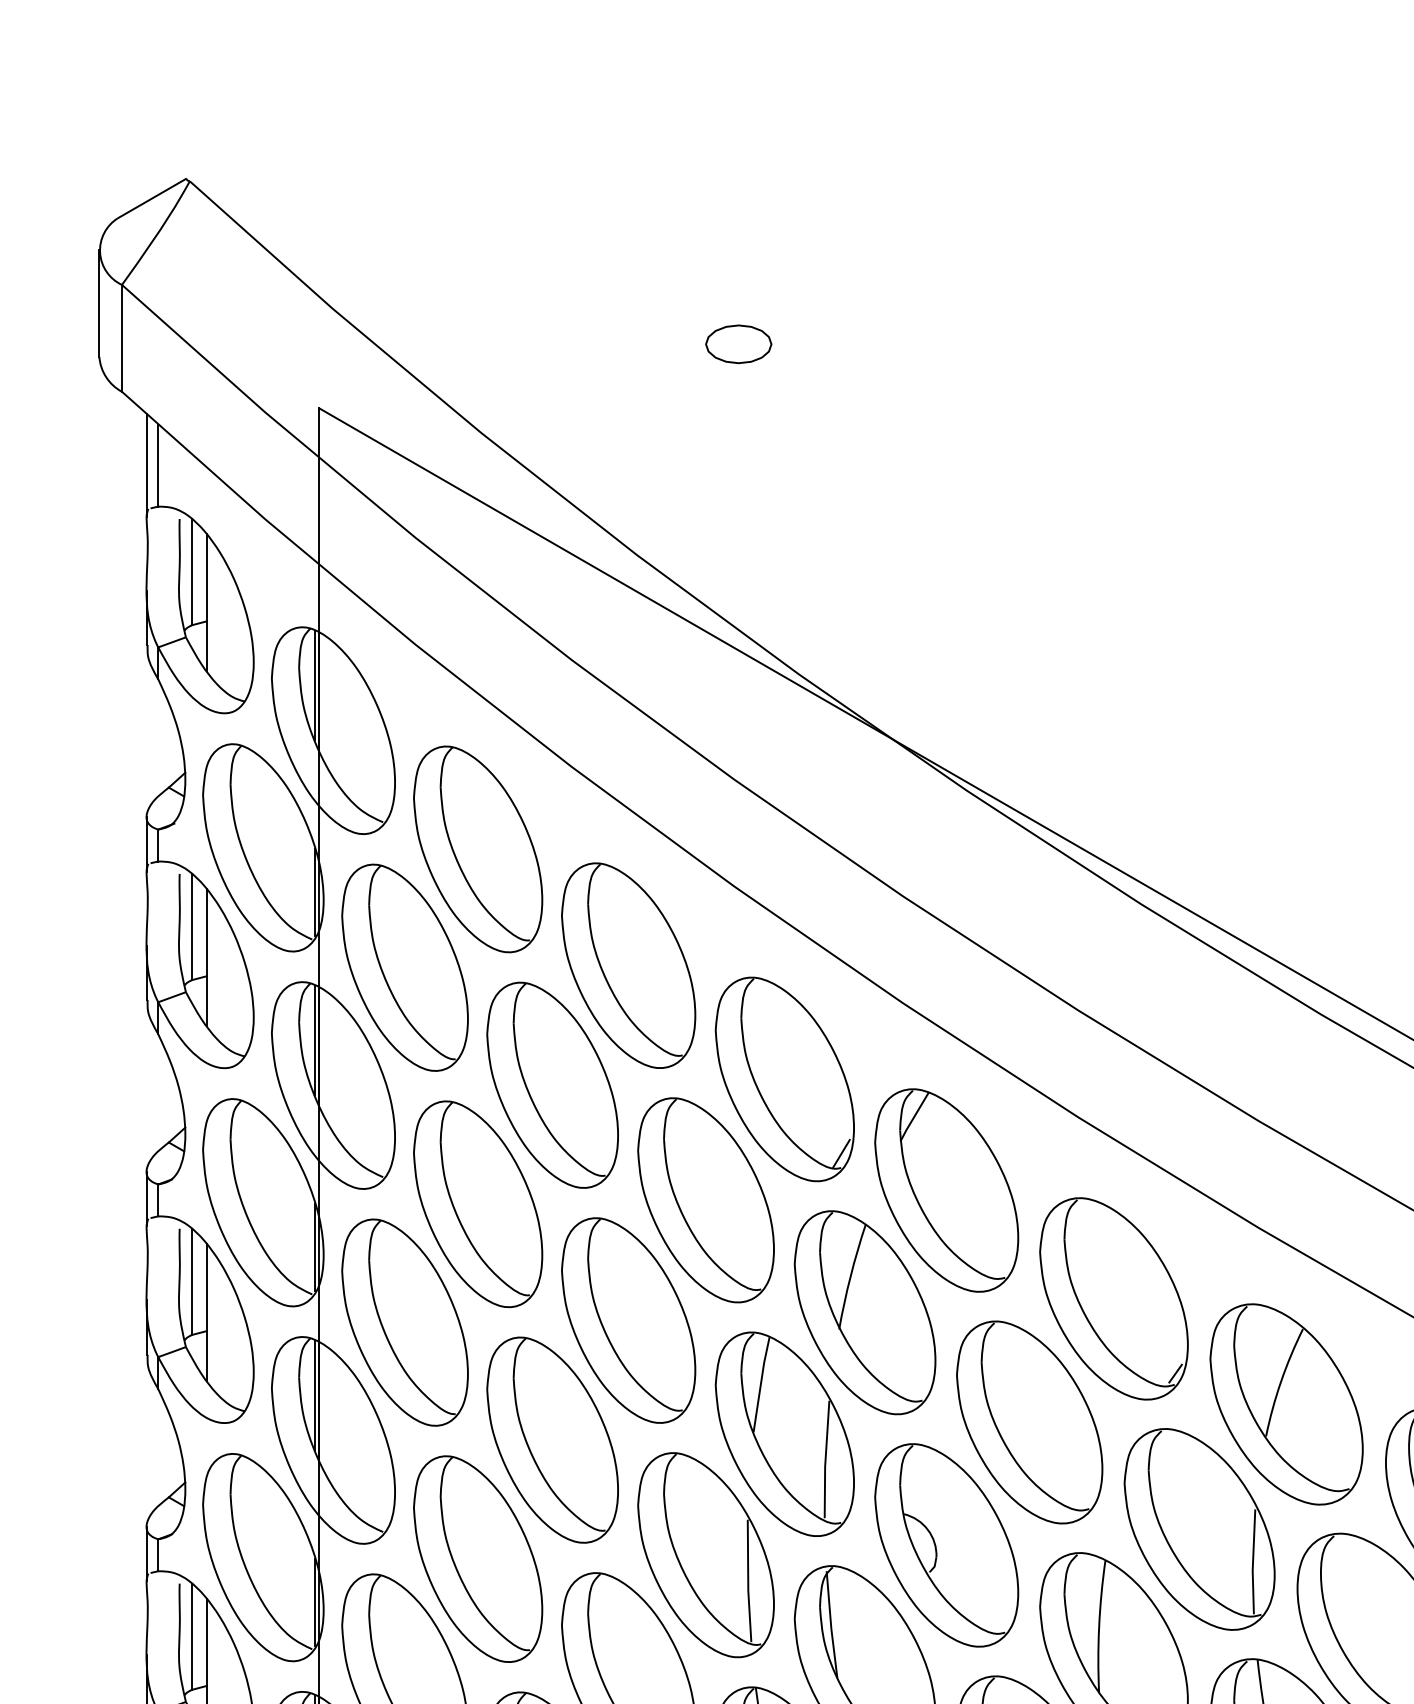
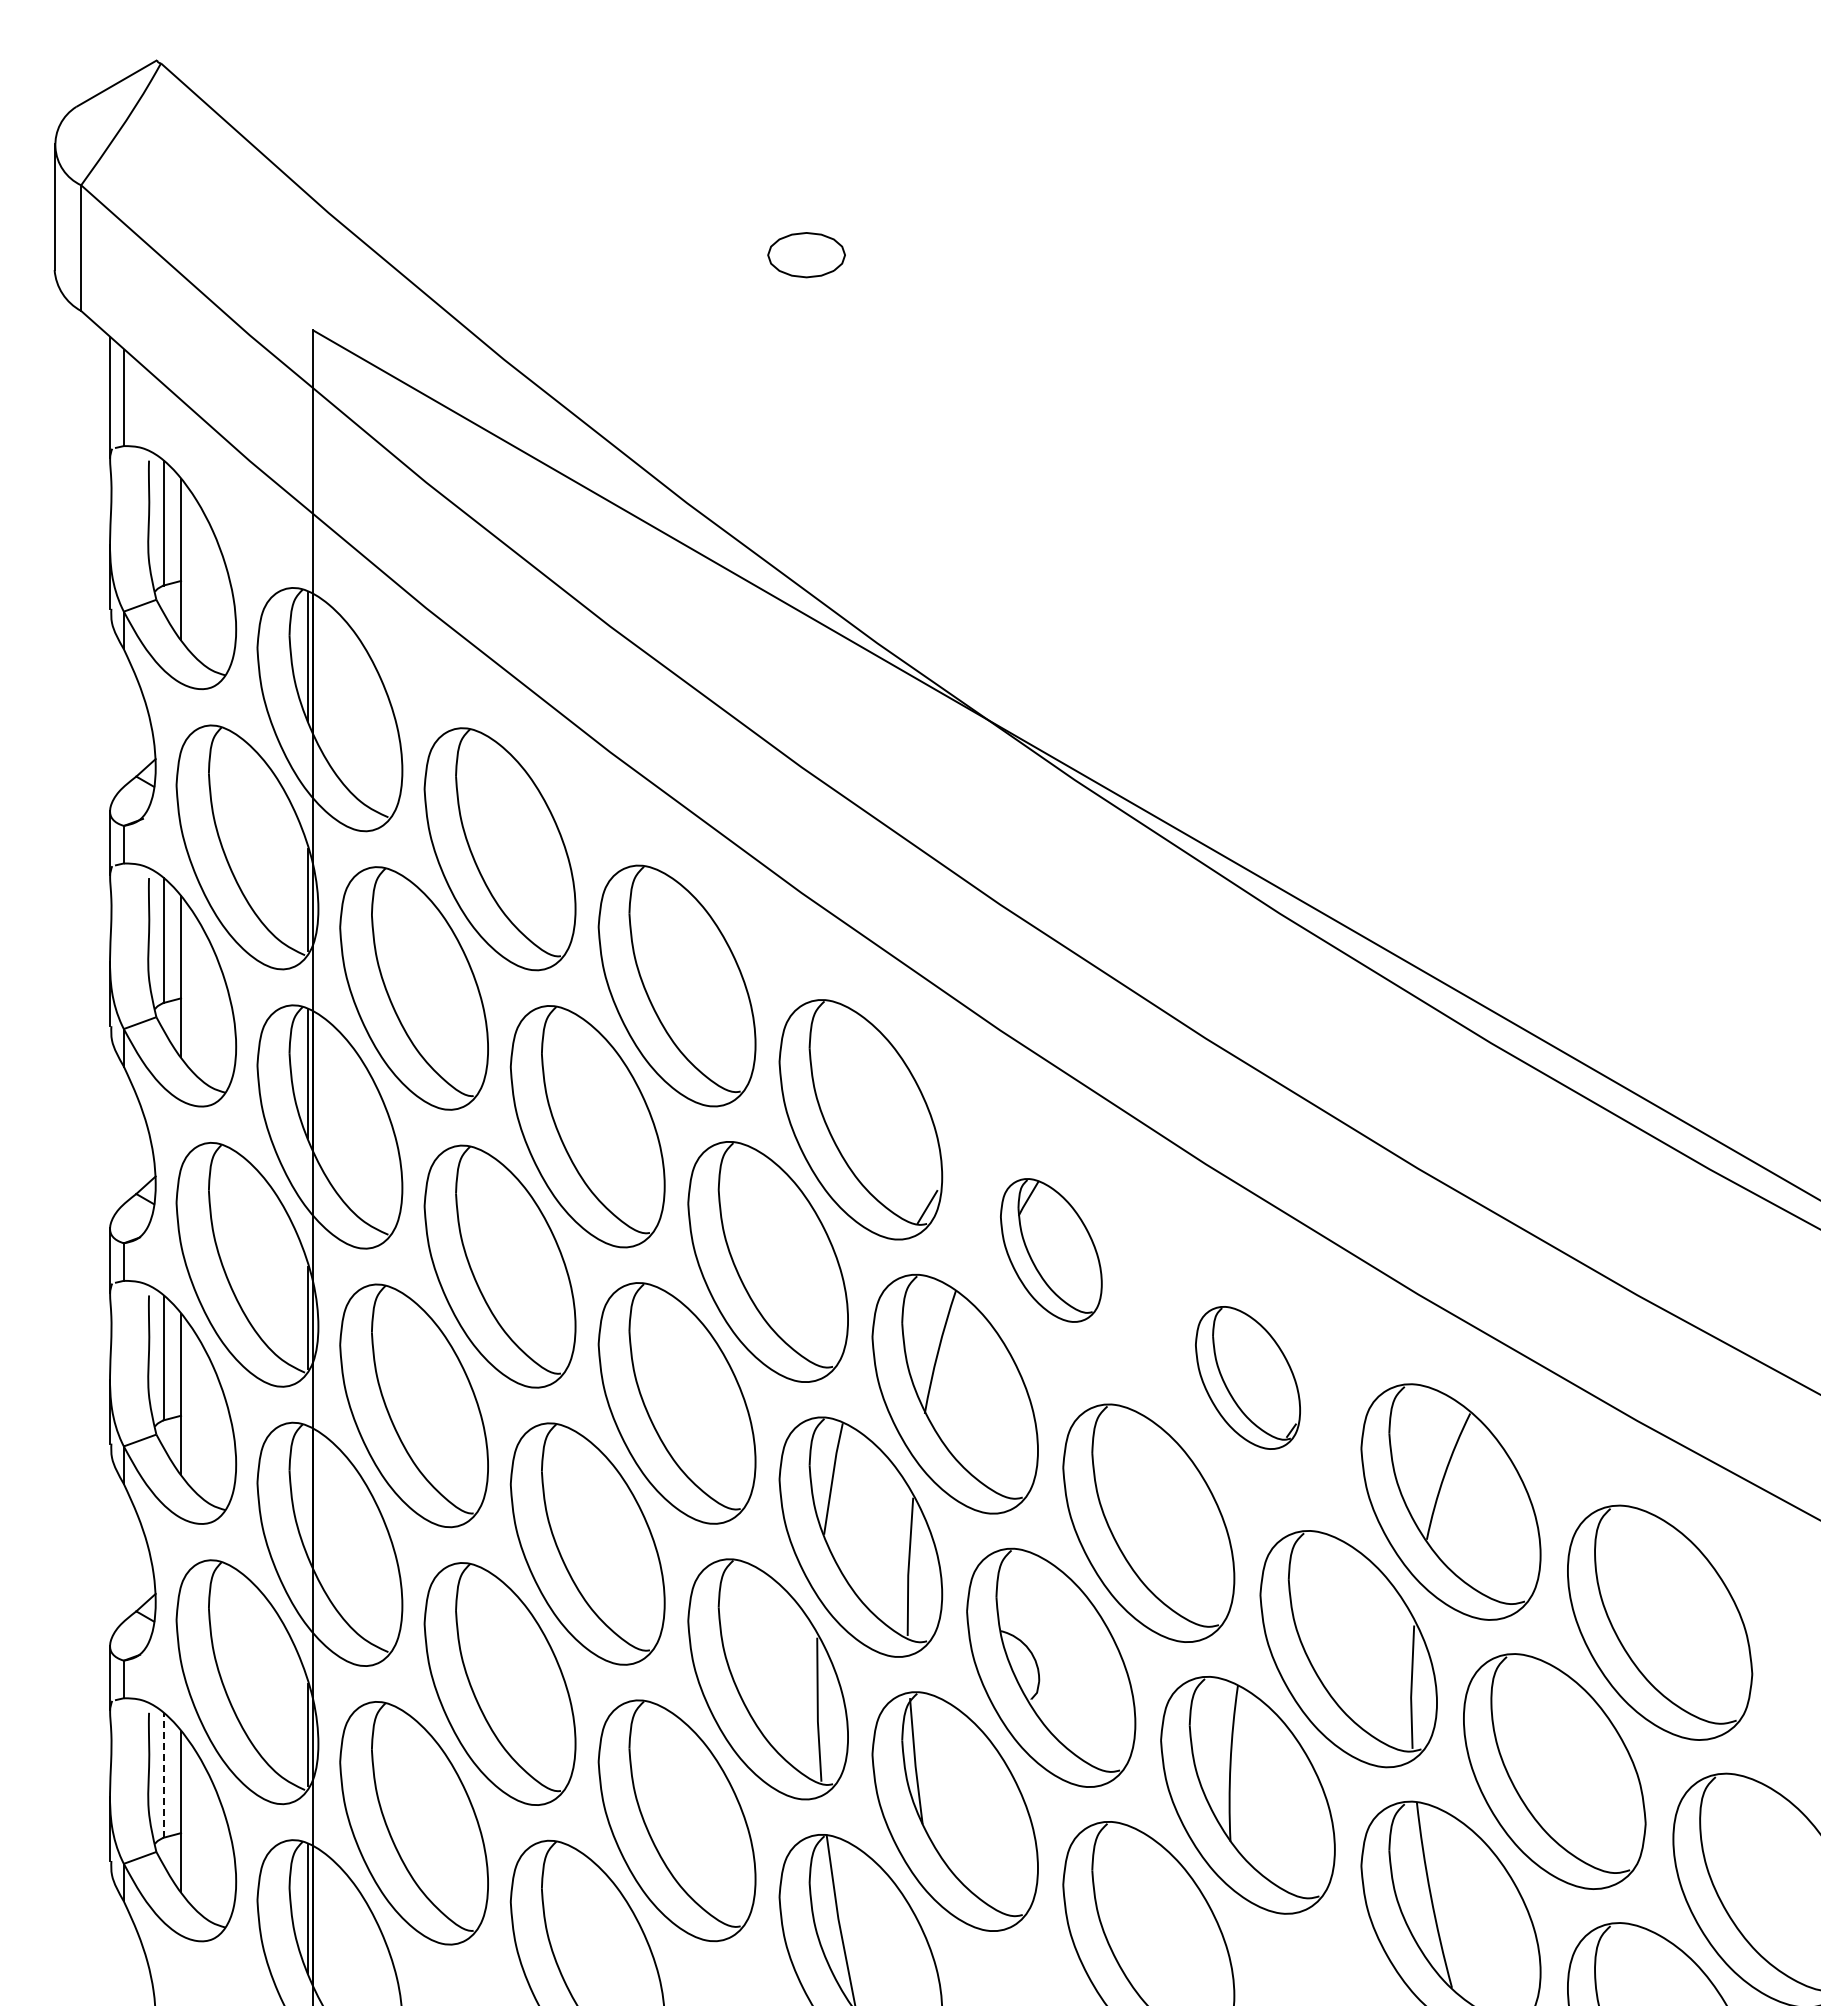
part: (946, 1190) -> (1051, 1250), size x0.6
part: (1113, 1298) -> (1247, 1377), size x0.6
line: (315, 1395) -> (308, 1491), removed
line: (191, 1636) -> (163, 1774), solid -> dashed

